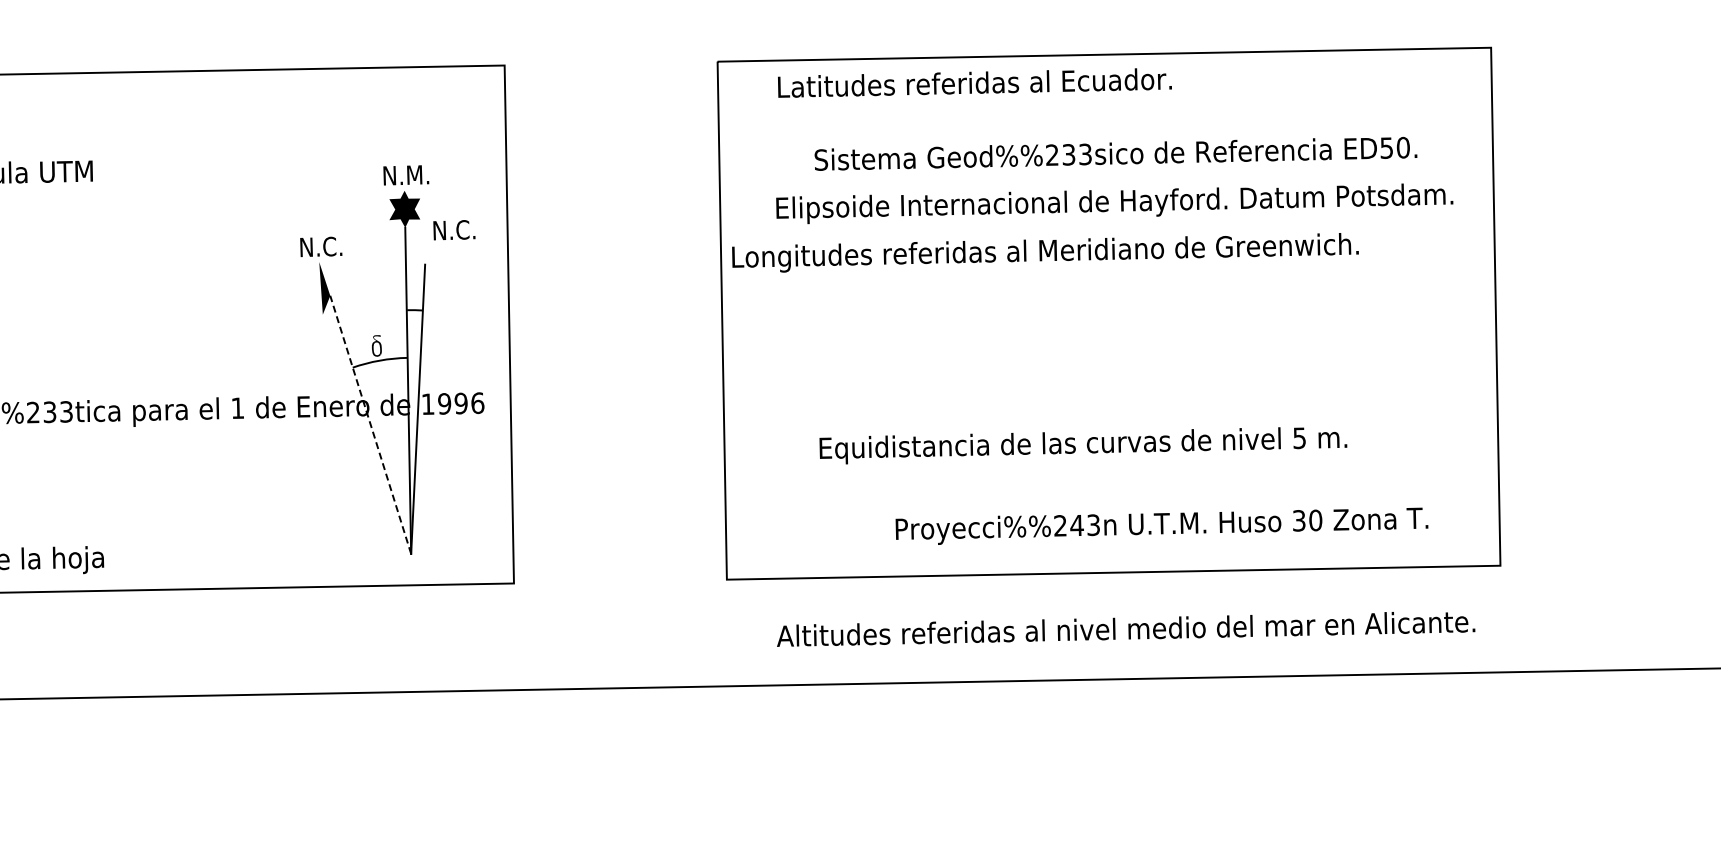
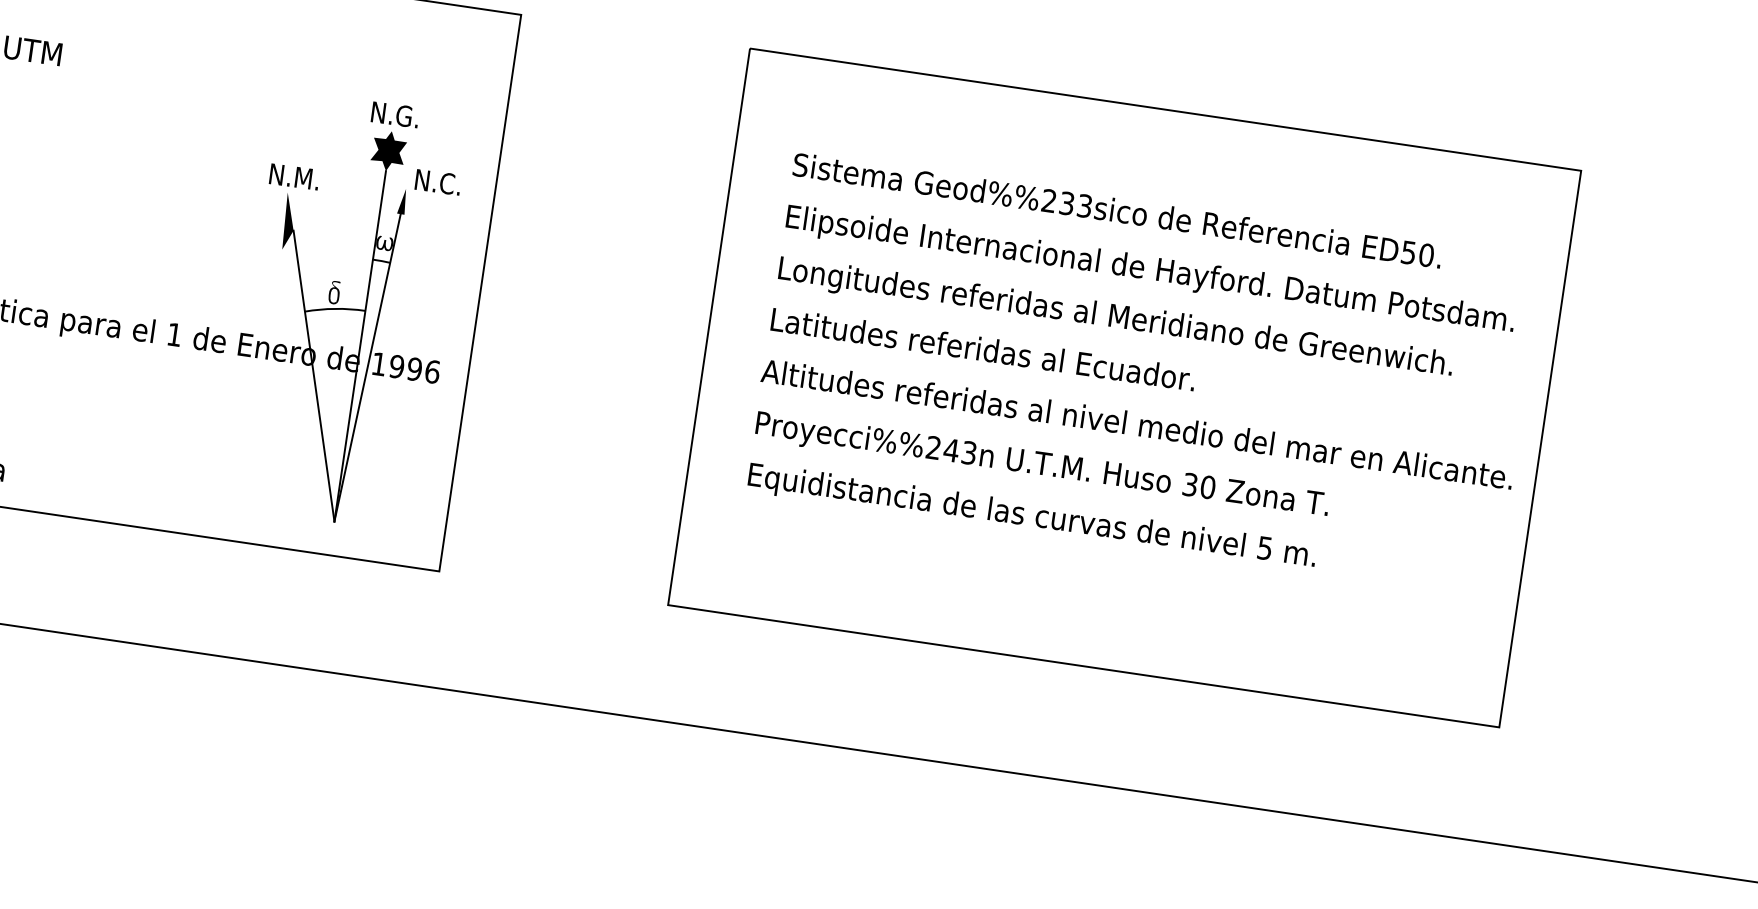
text: (974, 82) -> (983, 348), moved
text: (1115, 153) -> (1117, 210), moved
text: (417, 174) -> (408, 116), N.M. -> N.G.
text: (334, 246) -> (306, 178), N.C. -> N.M.
fill: (424, 252) -> (402, 200), added
text: (1045, 252) -> (1115, 318), moved
fill: (415, 293) -> (385, 243), added
line: (370, 424) -> (313, 375), dashed -> solid
text: (1083, 445) -> (1032, 517), moved
text: (1161, 525) -> (1041, 465), moved
text: (1126, 629) -> (1137, 425), moved

